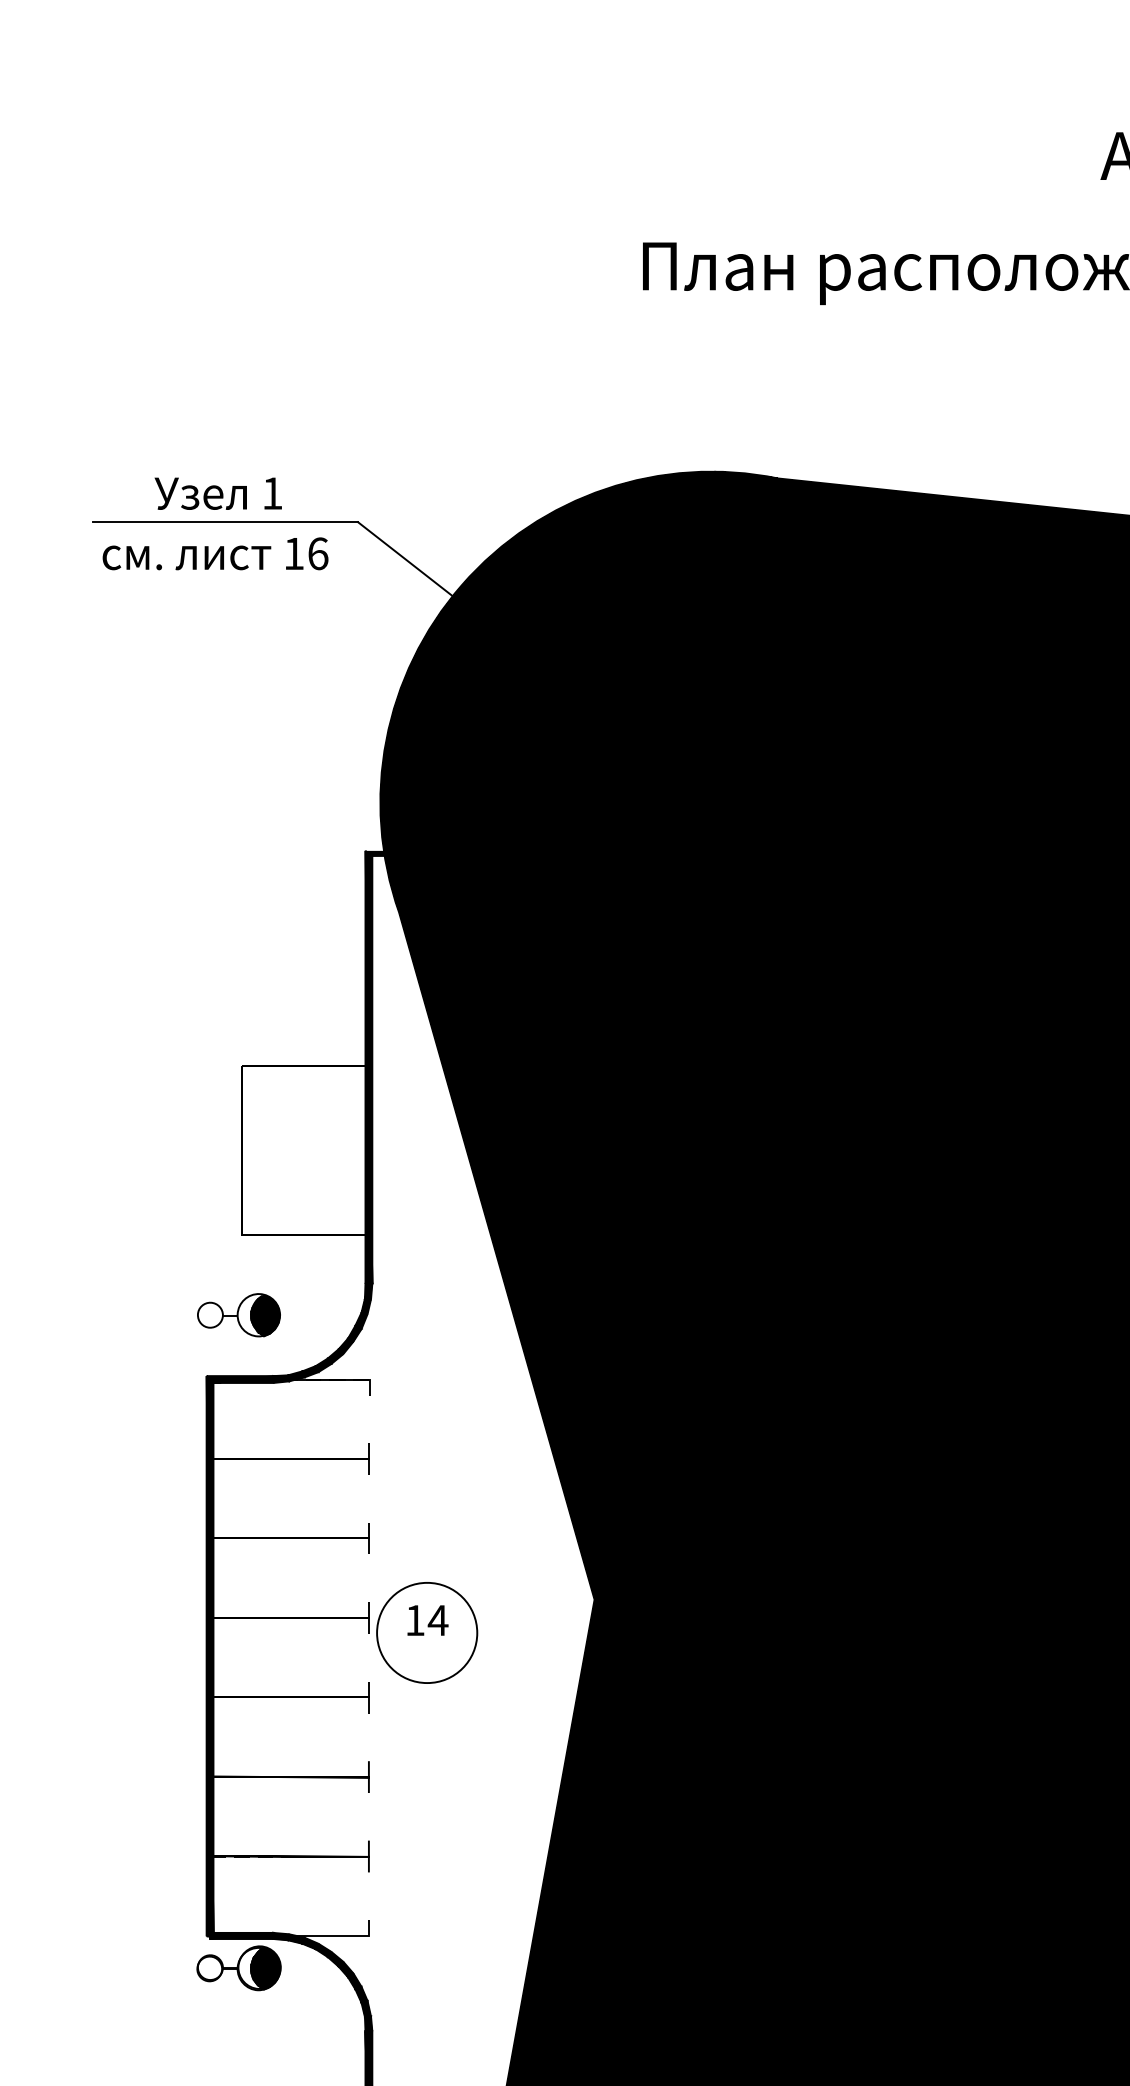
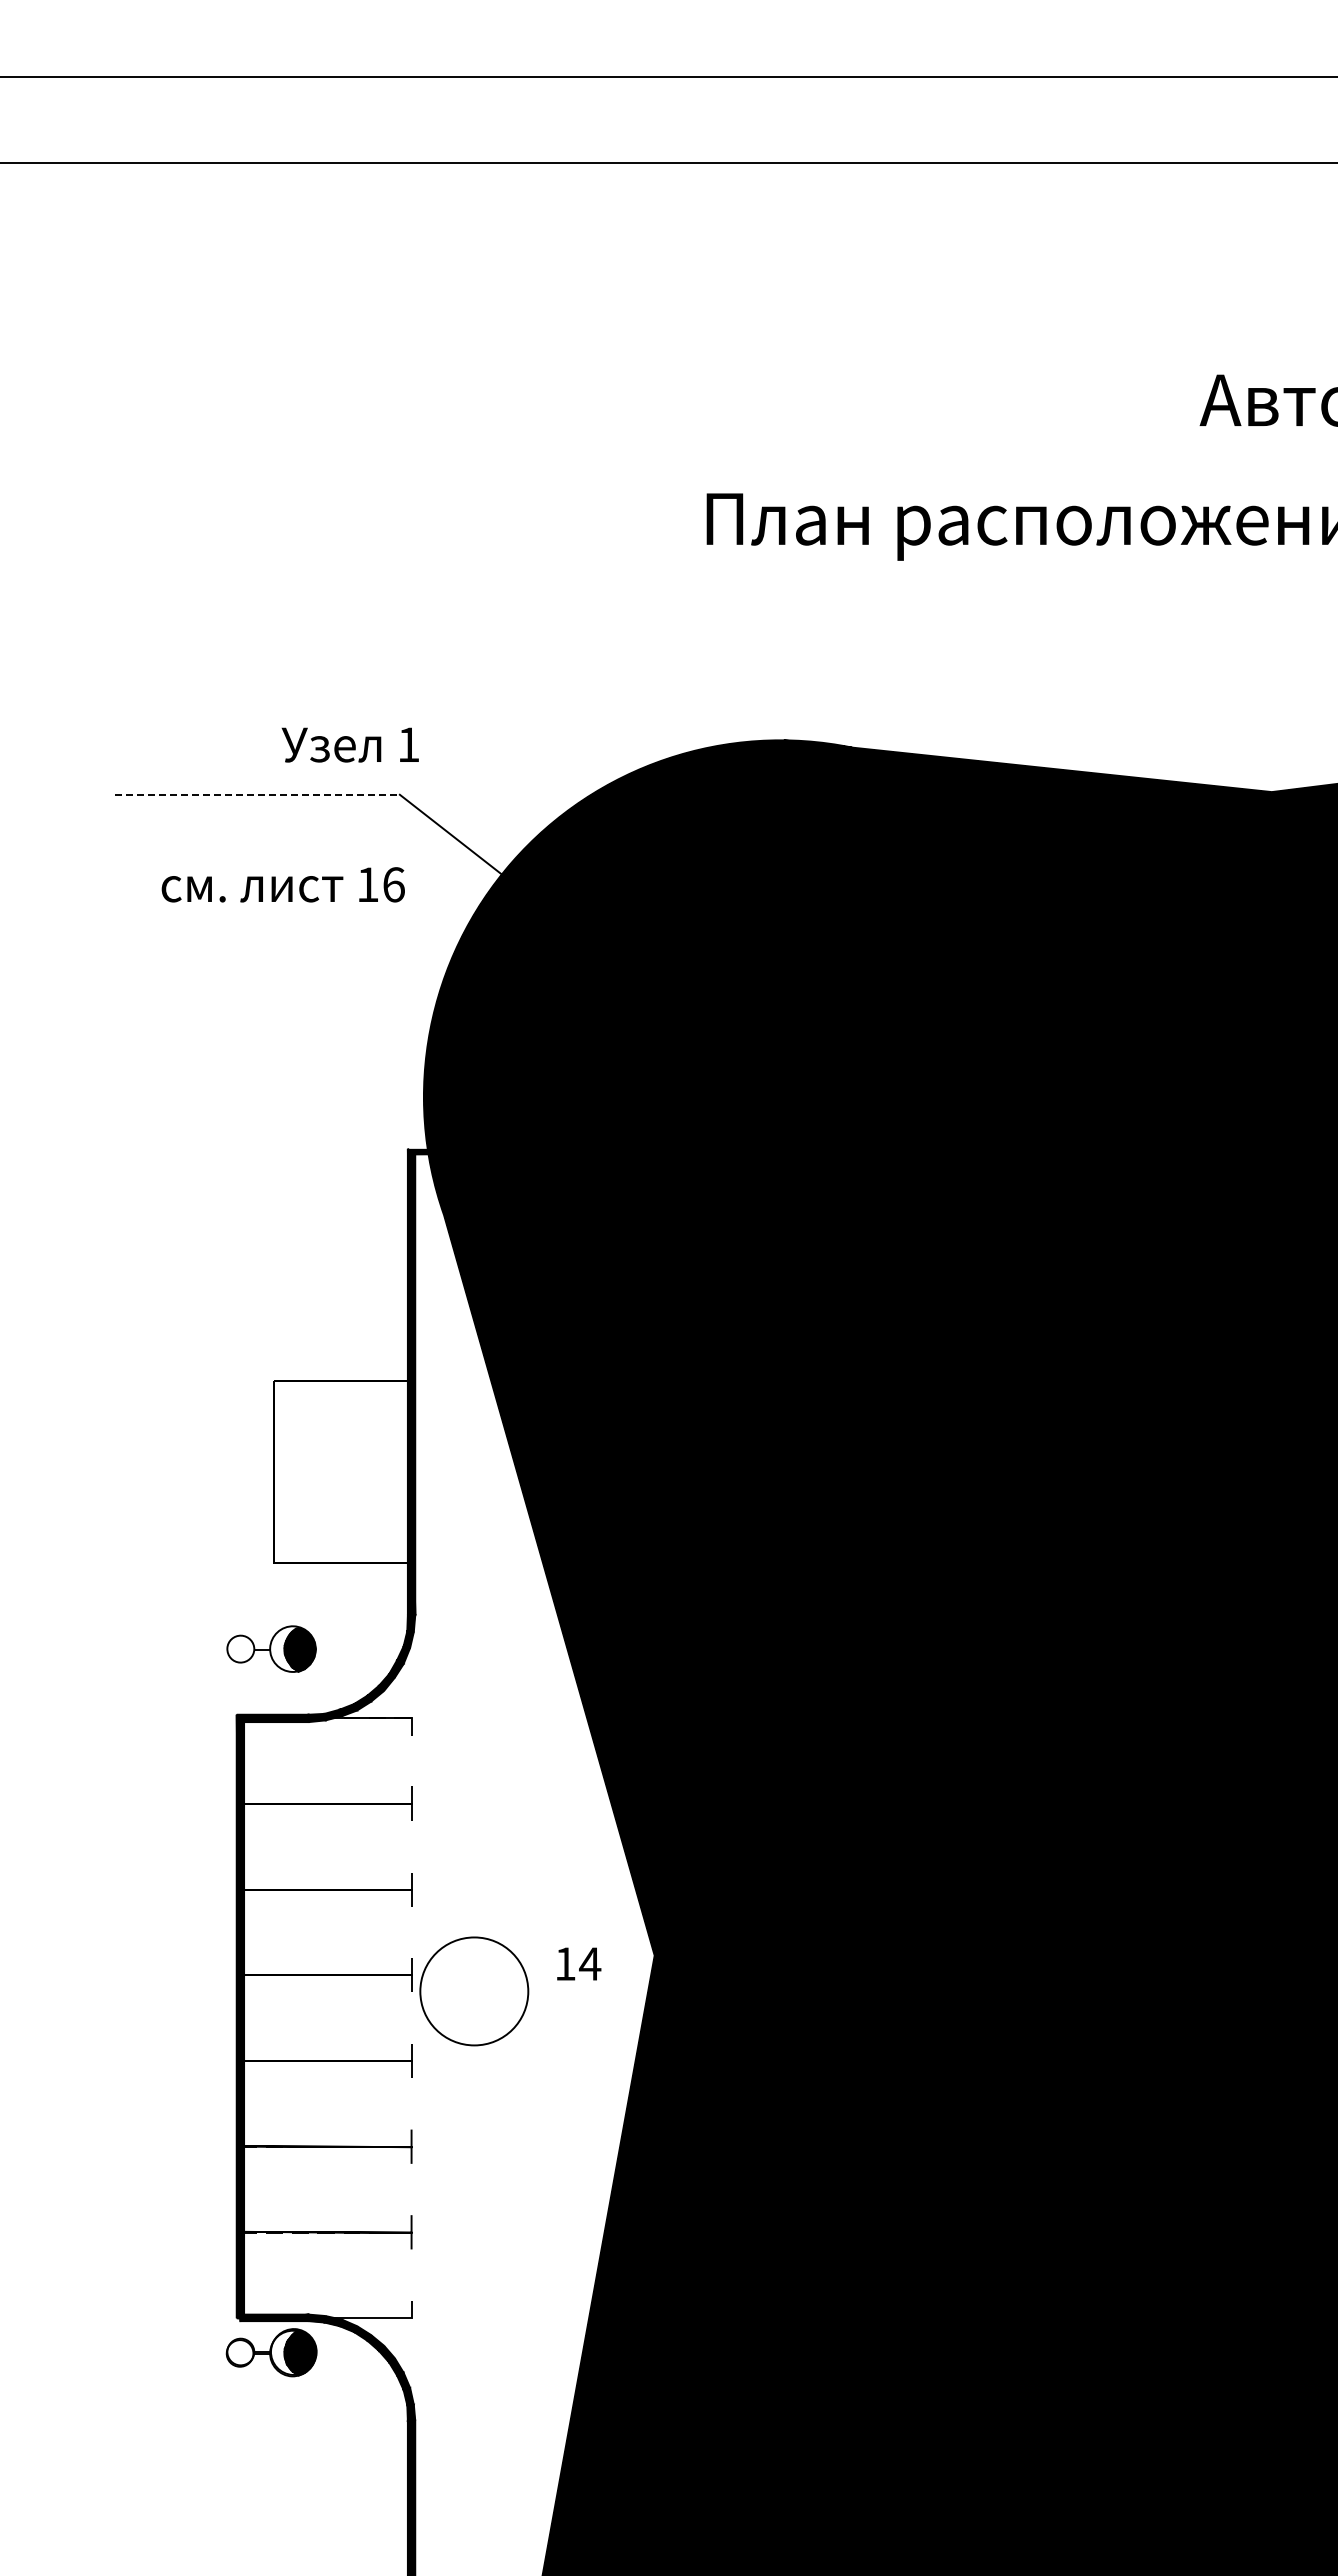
text: (217, 493) -> (349, 744), moved
line: (225, 521) -> (257, 794), solid -> dashed
text: (214, 553) -> (282, 884), moved
text: (428, 1620) -> (579, 1963), moved

